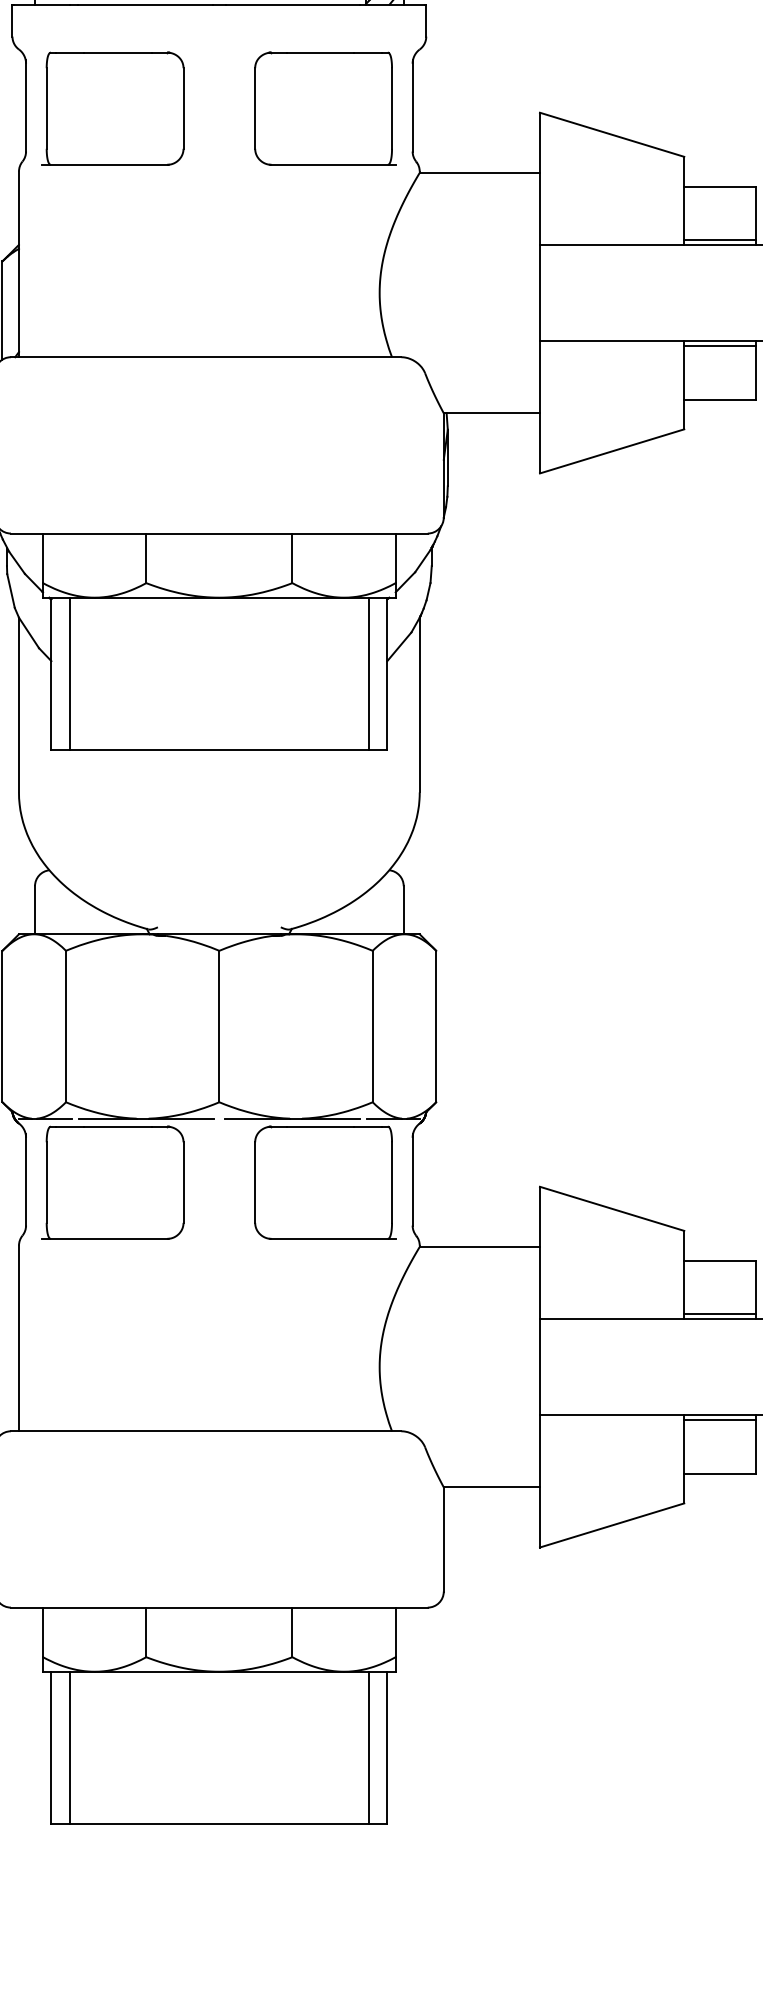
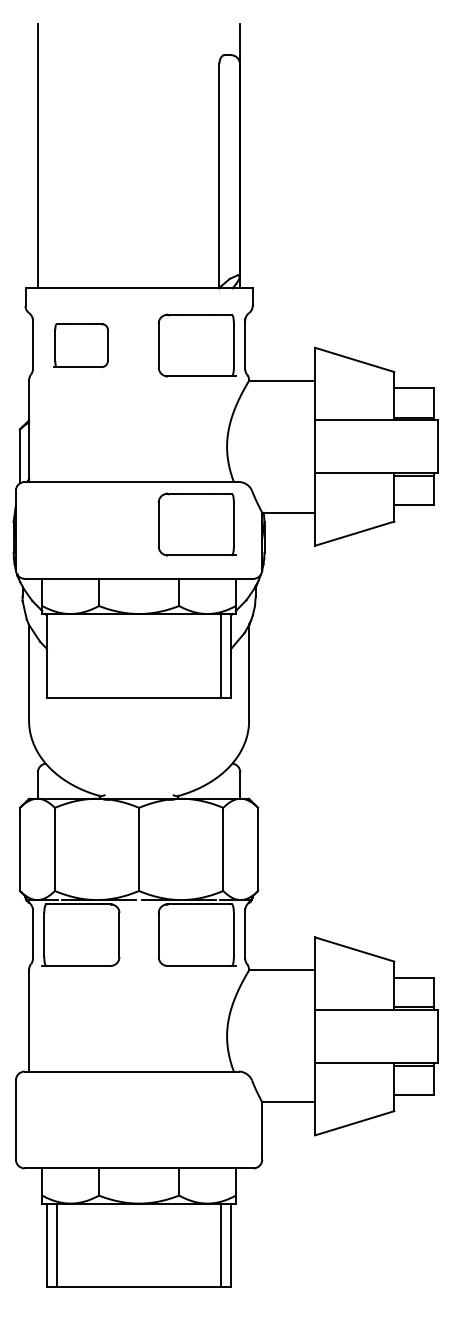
part: (112, 108) -> (80, 345), size x0.7
part: (323, 434) -> (196, 524), added
line: (70, 673) -> (57, 655), removed

